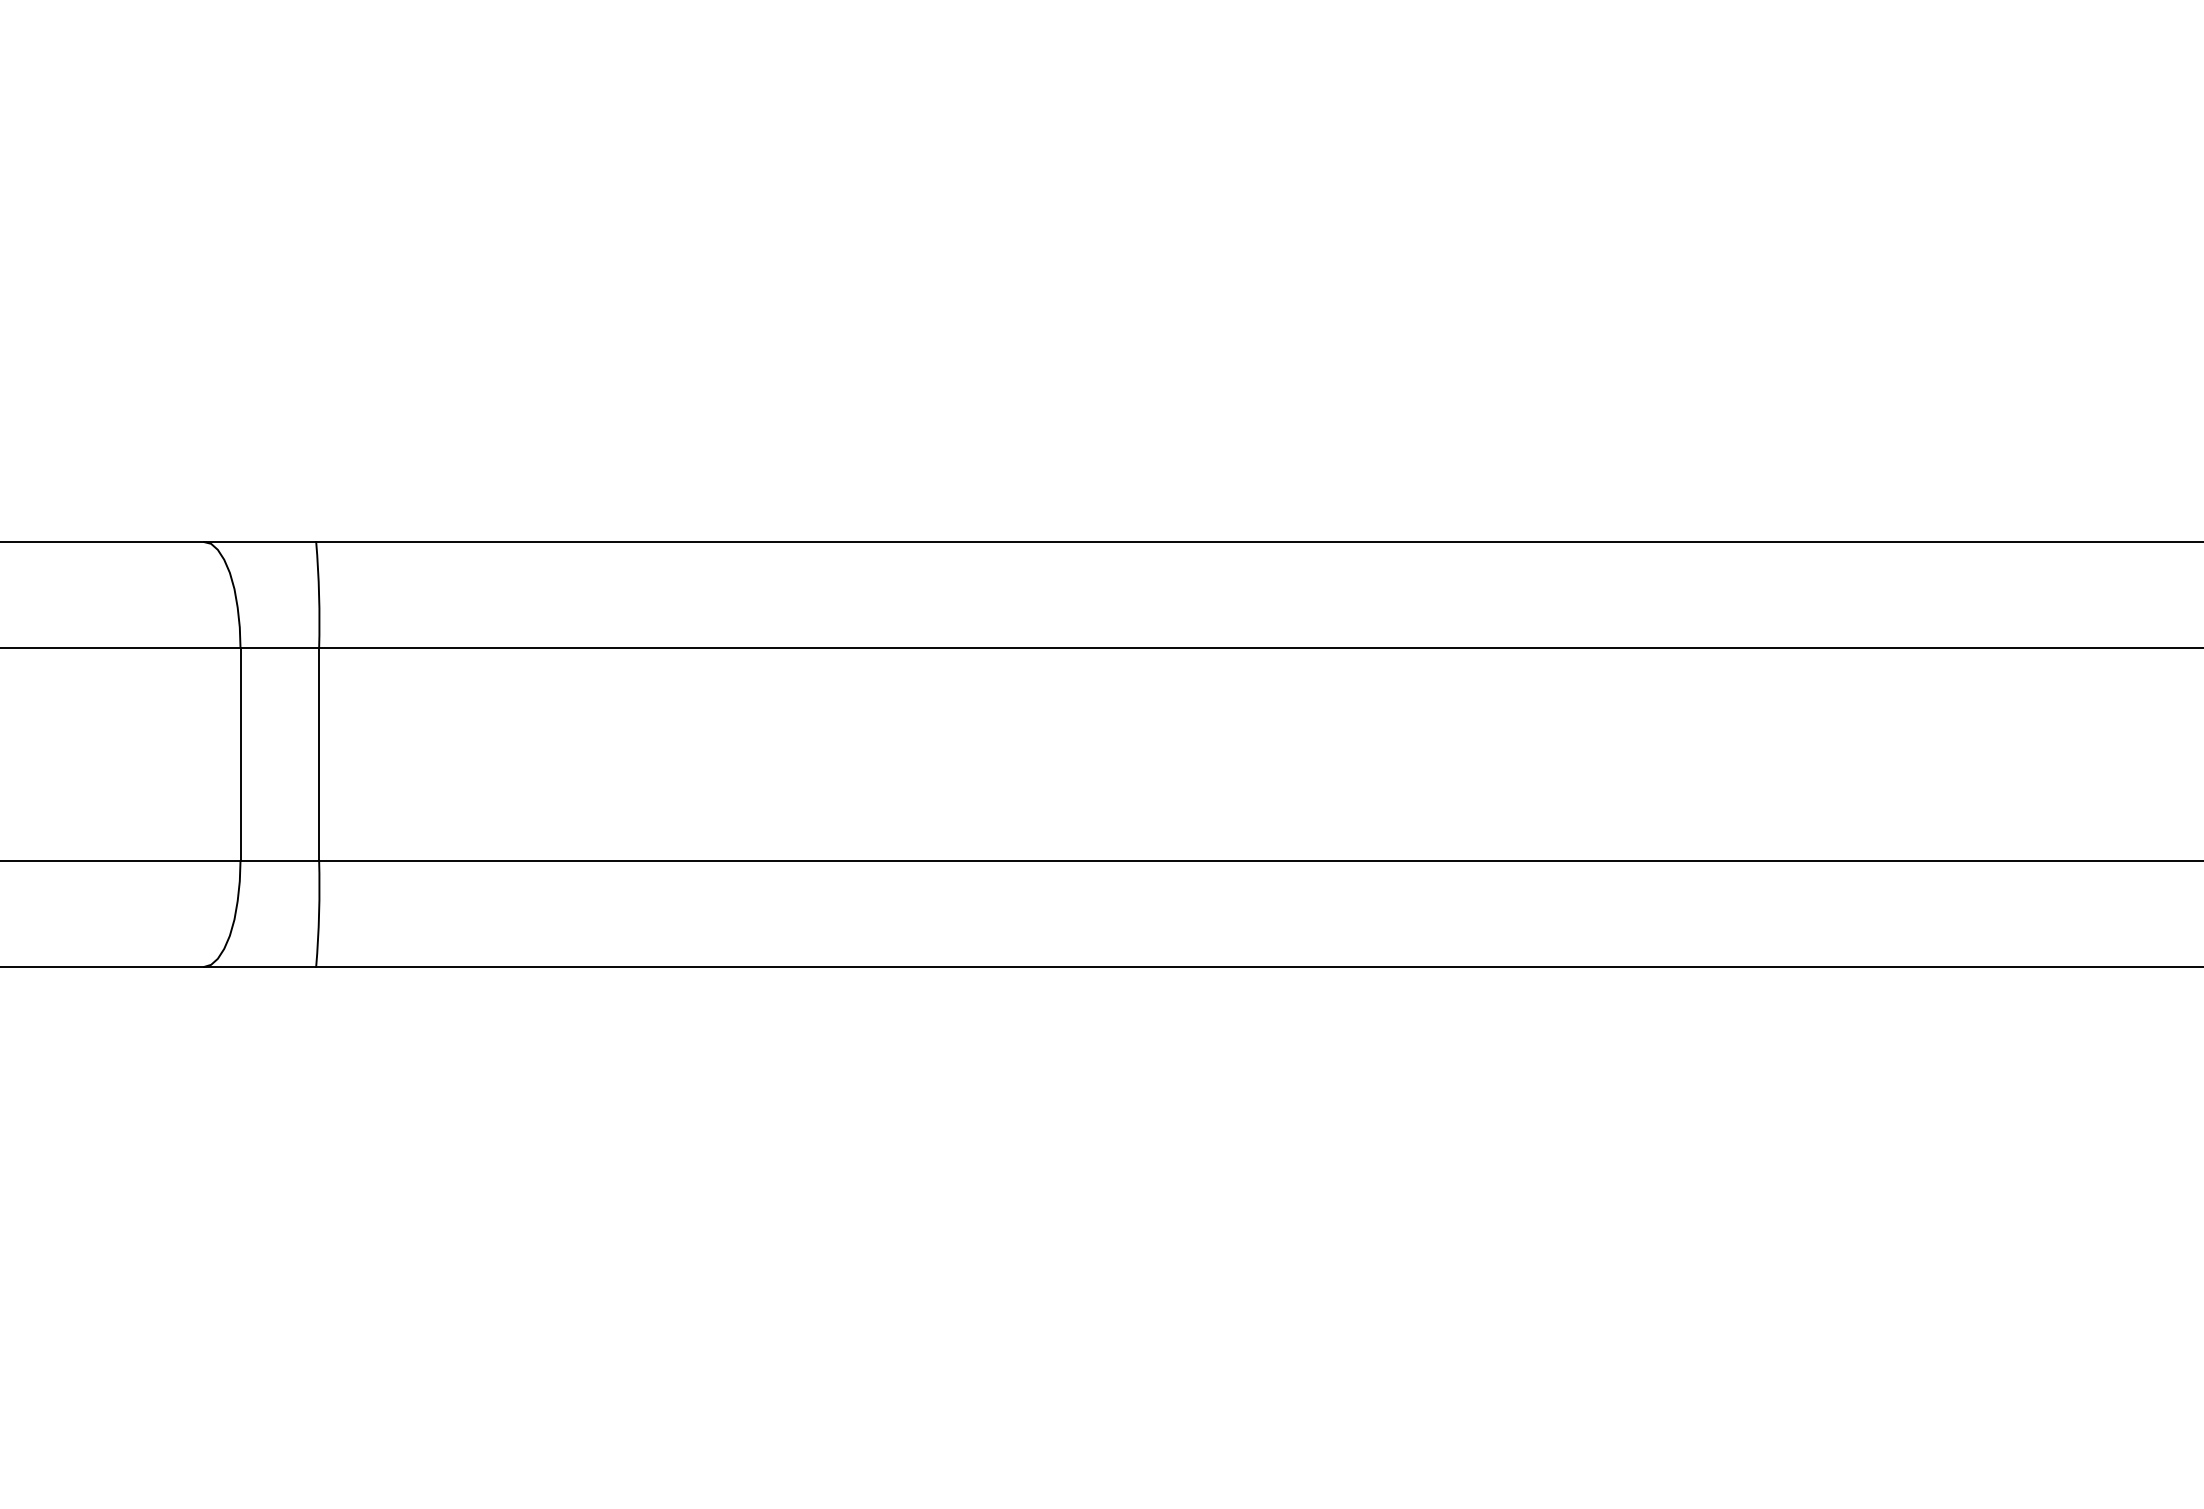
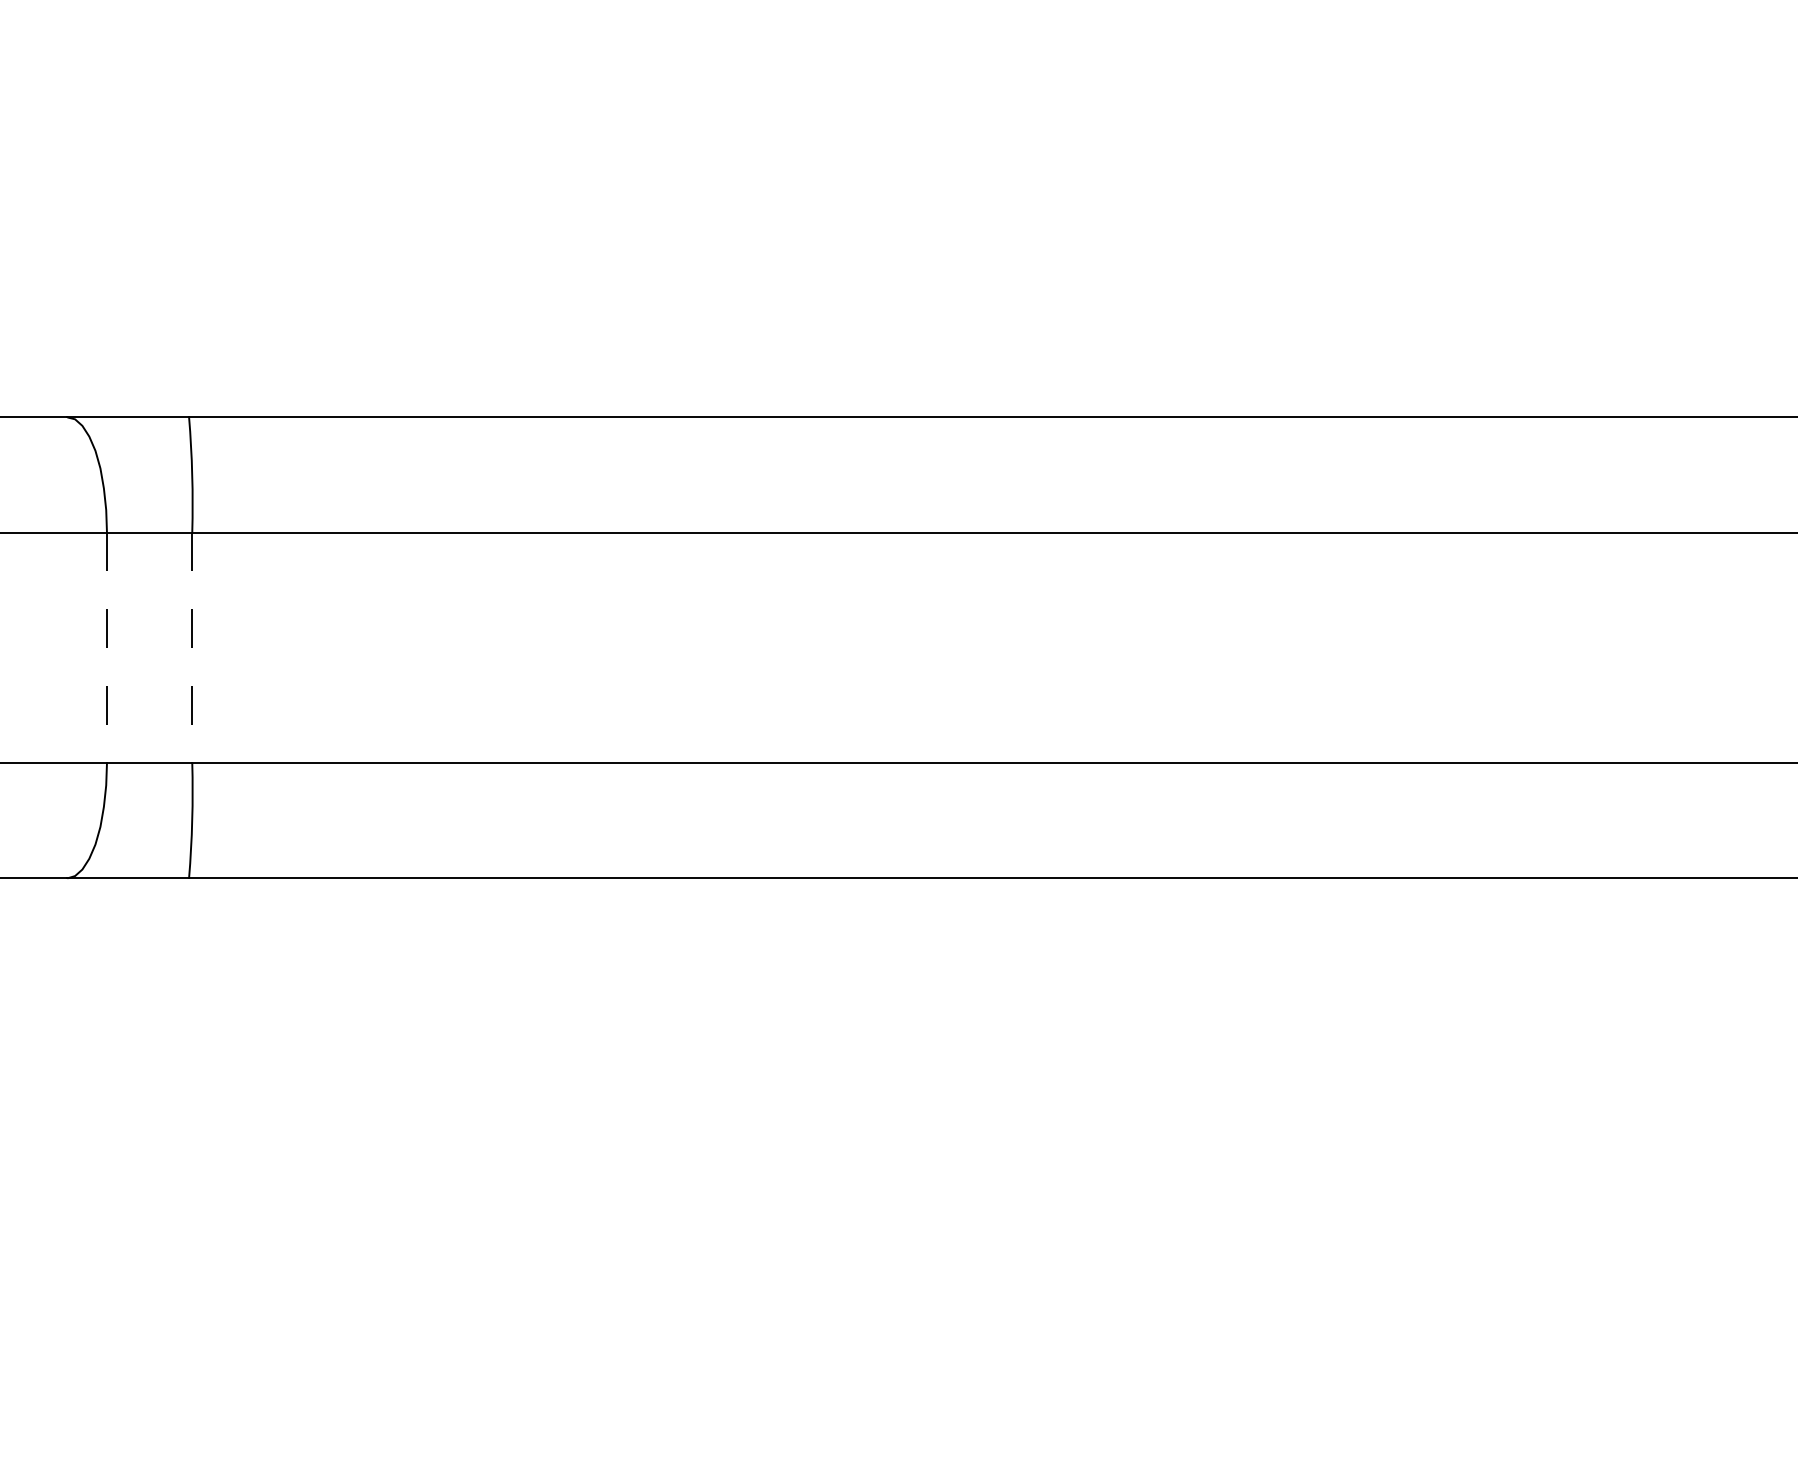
line: (240, 755) -> (106, 648), solid -> dashed
line: (319, 755) -> (192, 648), solid -> dashed

